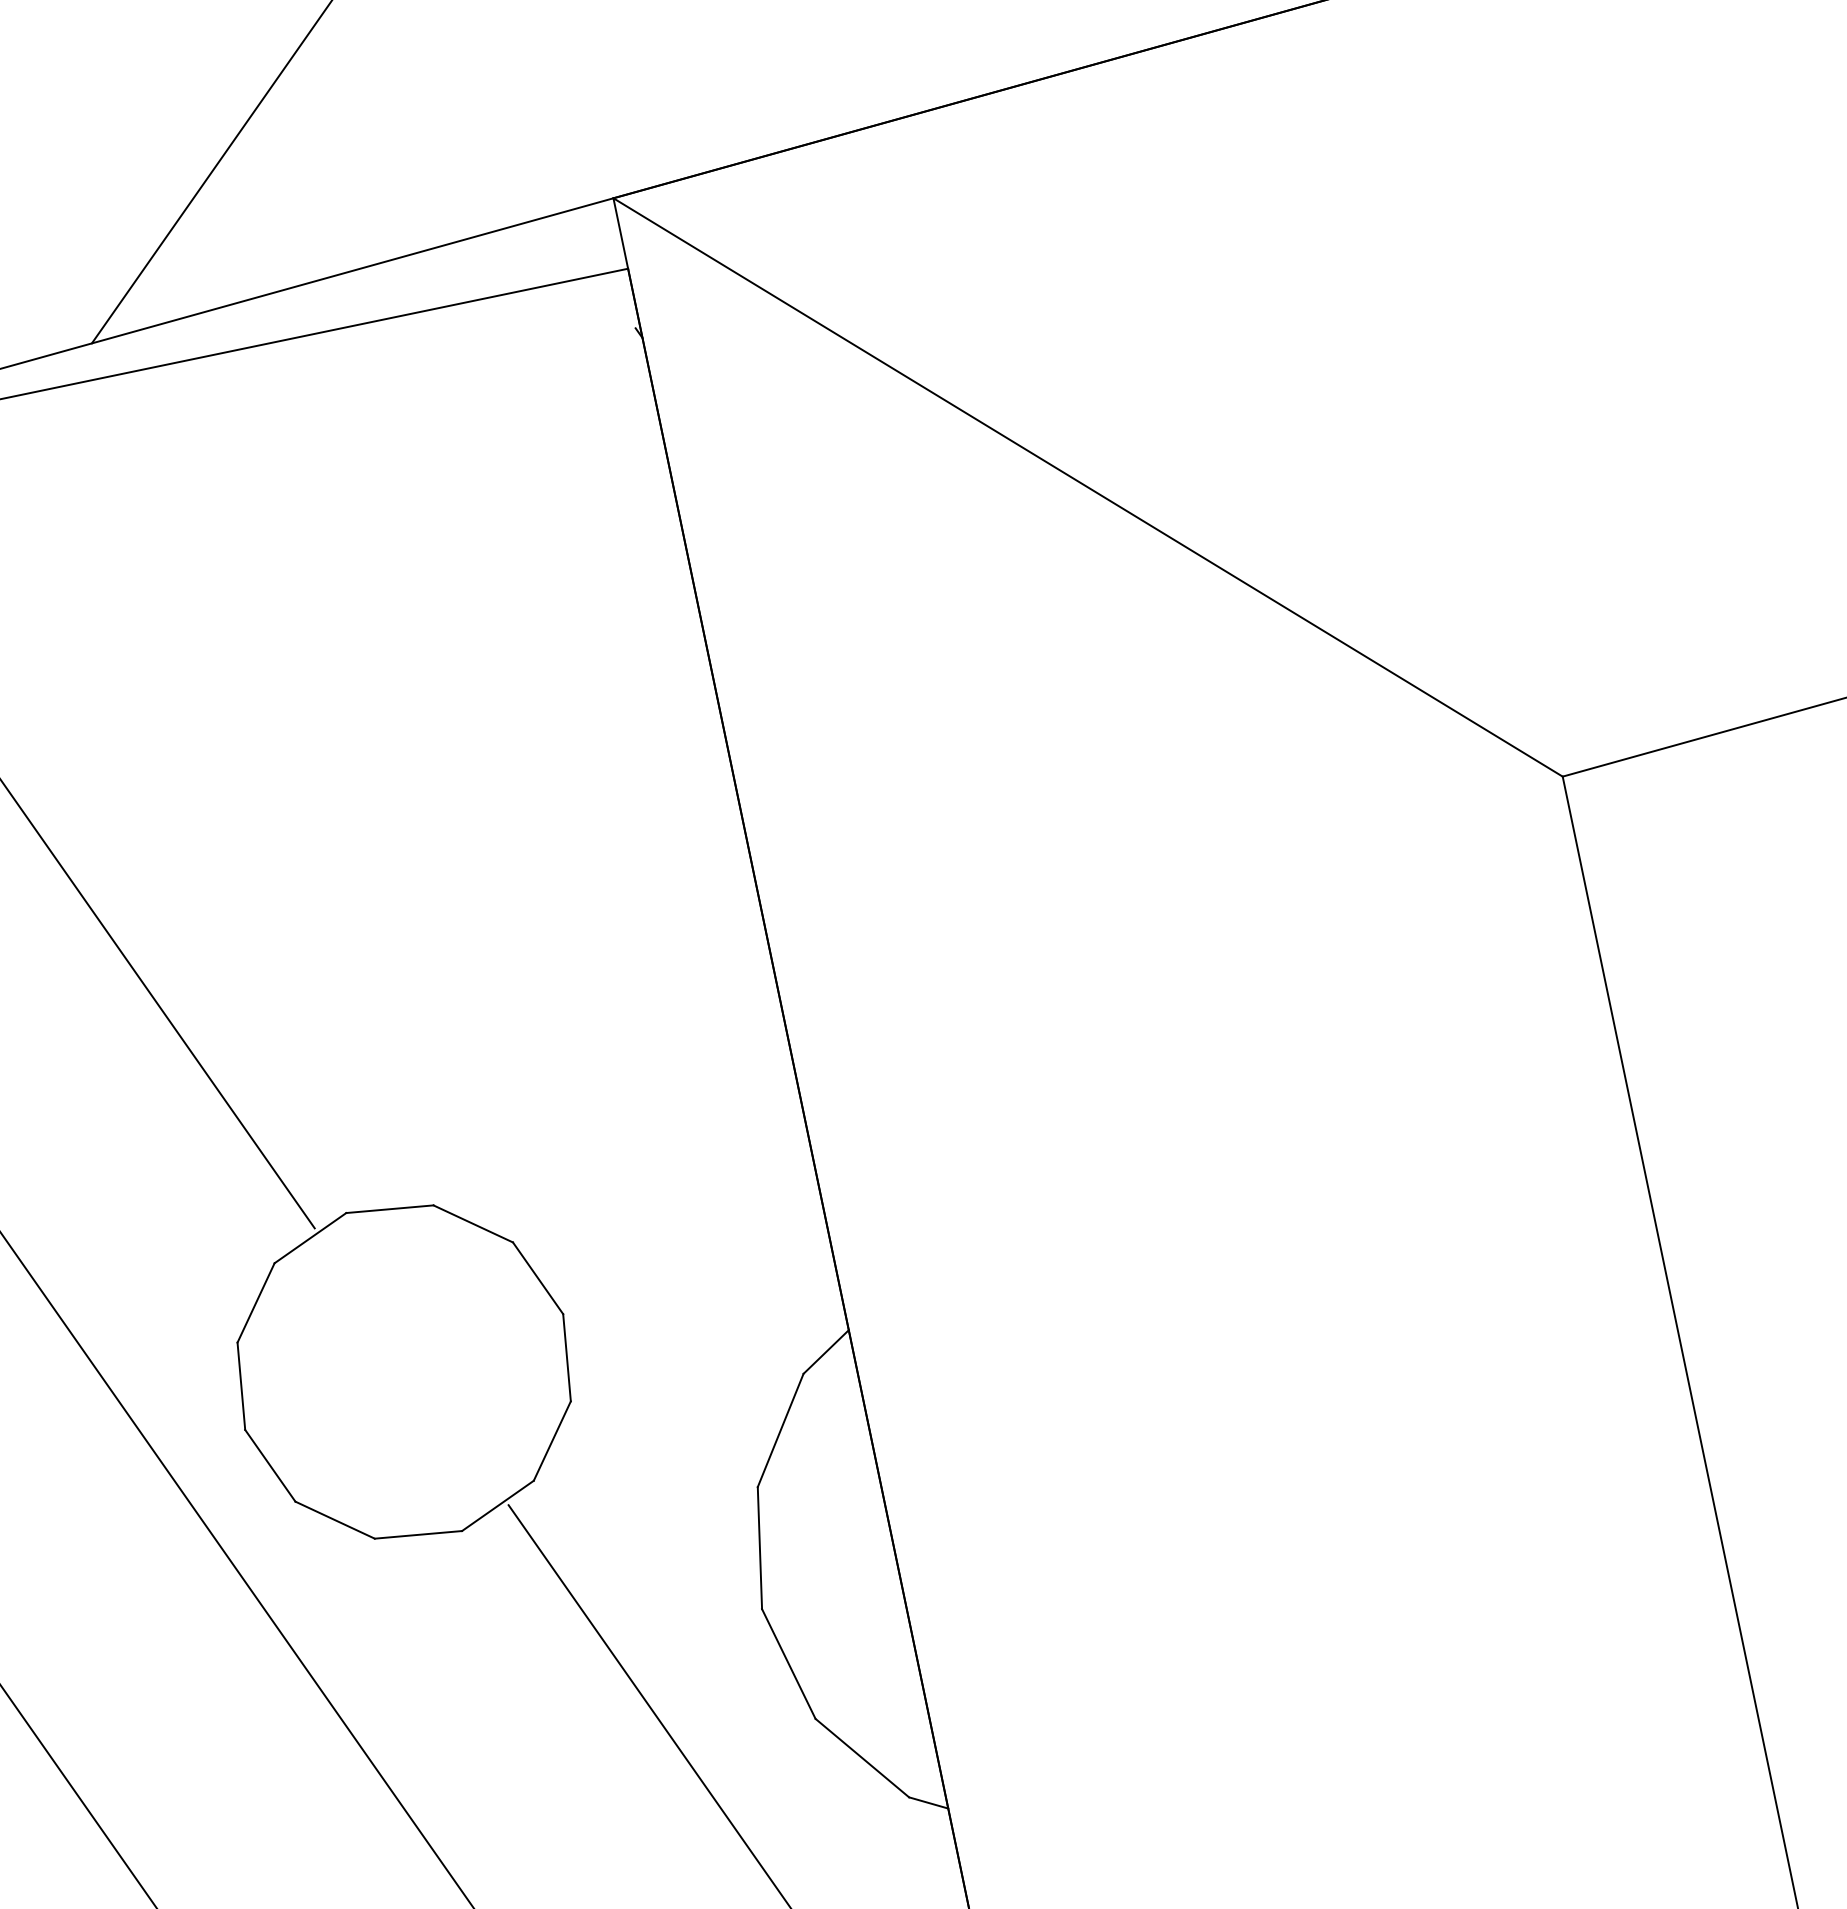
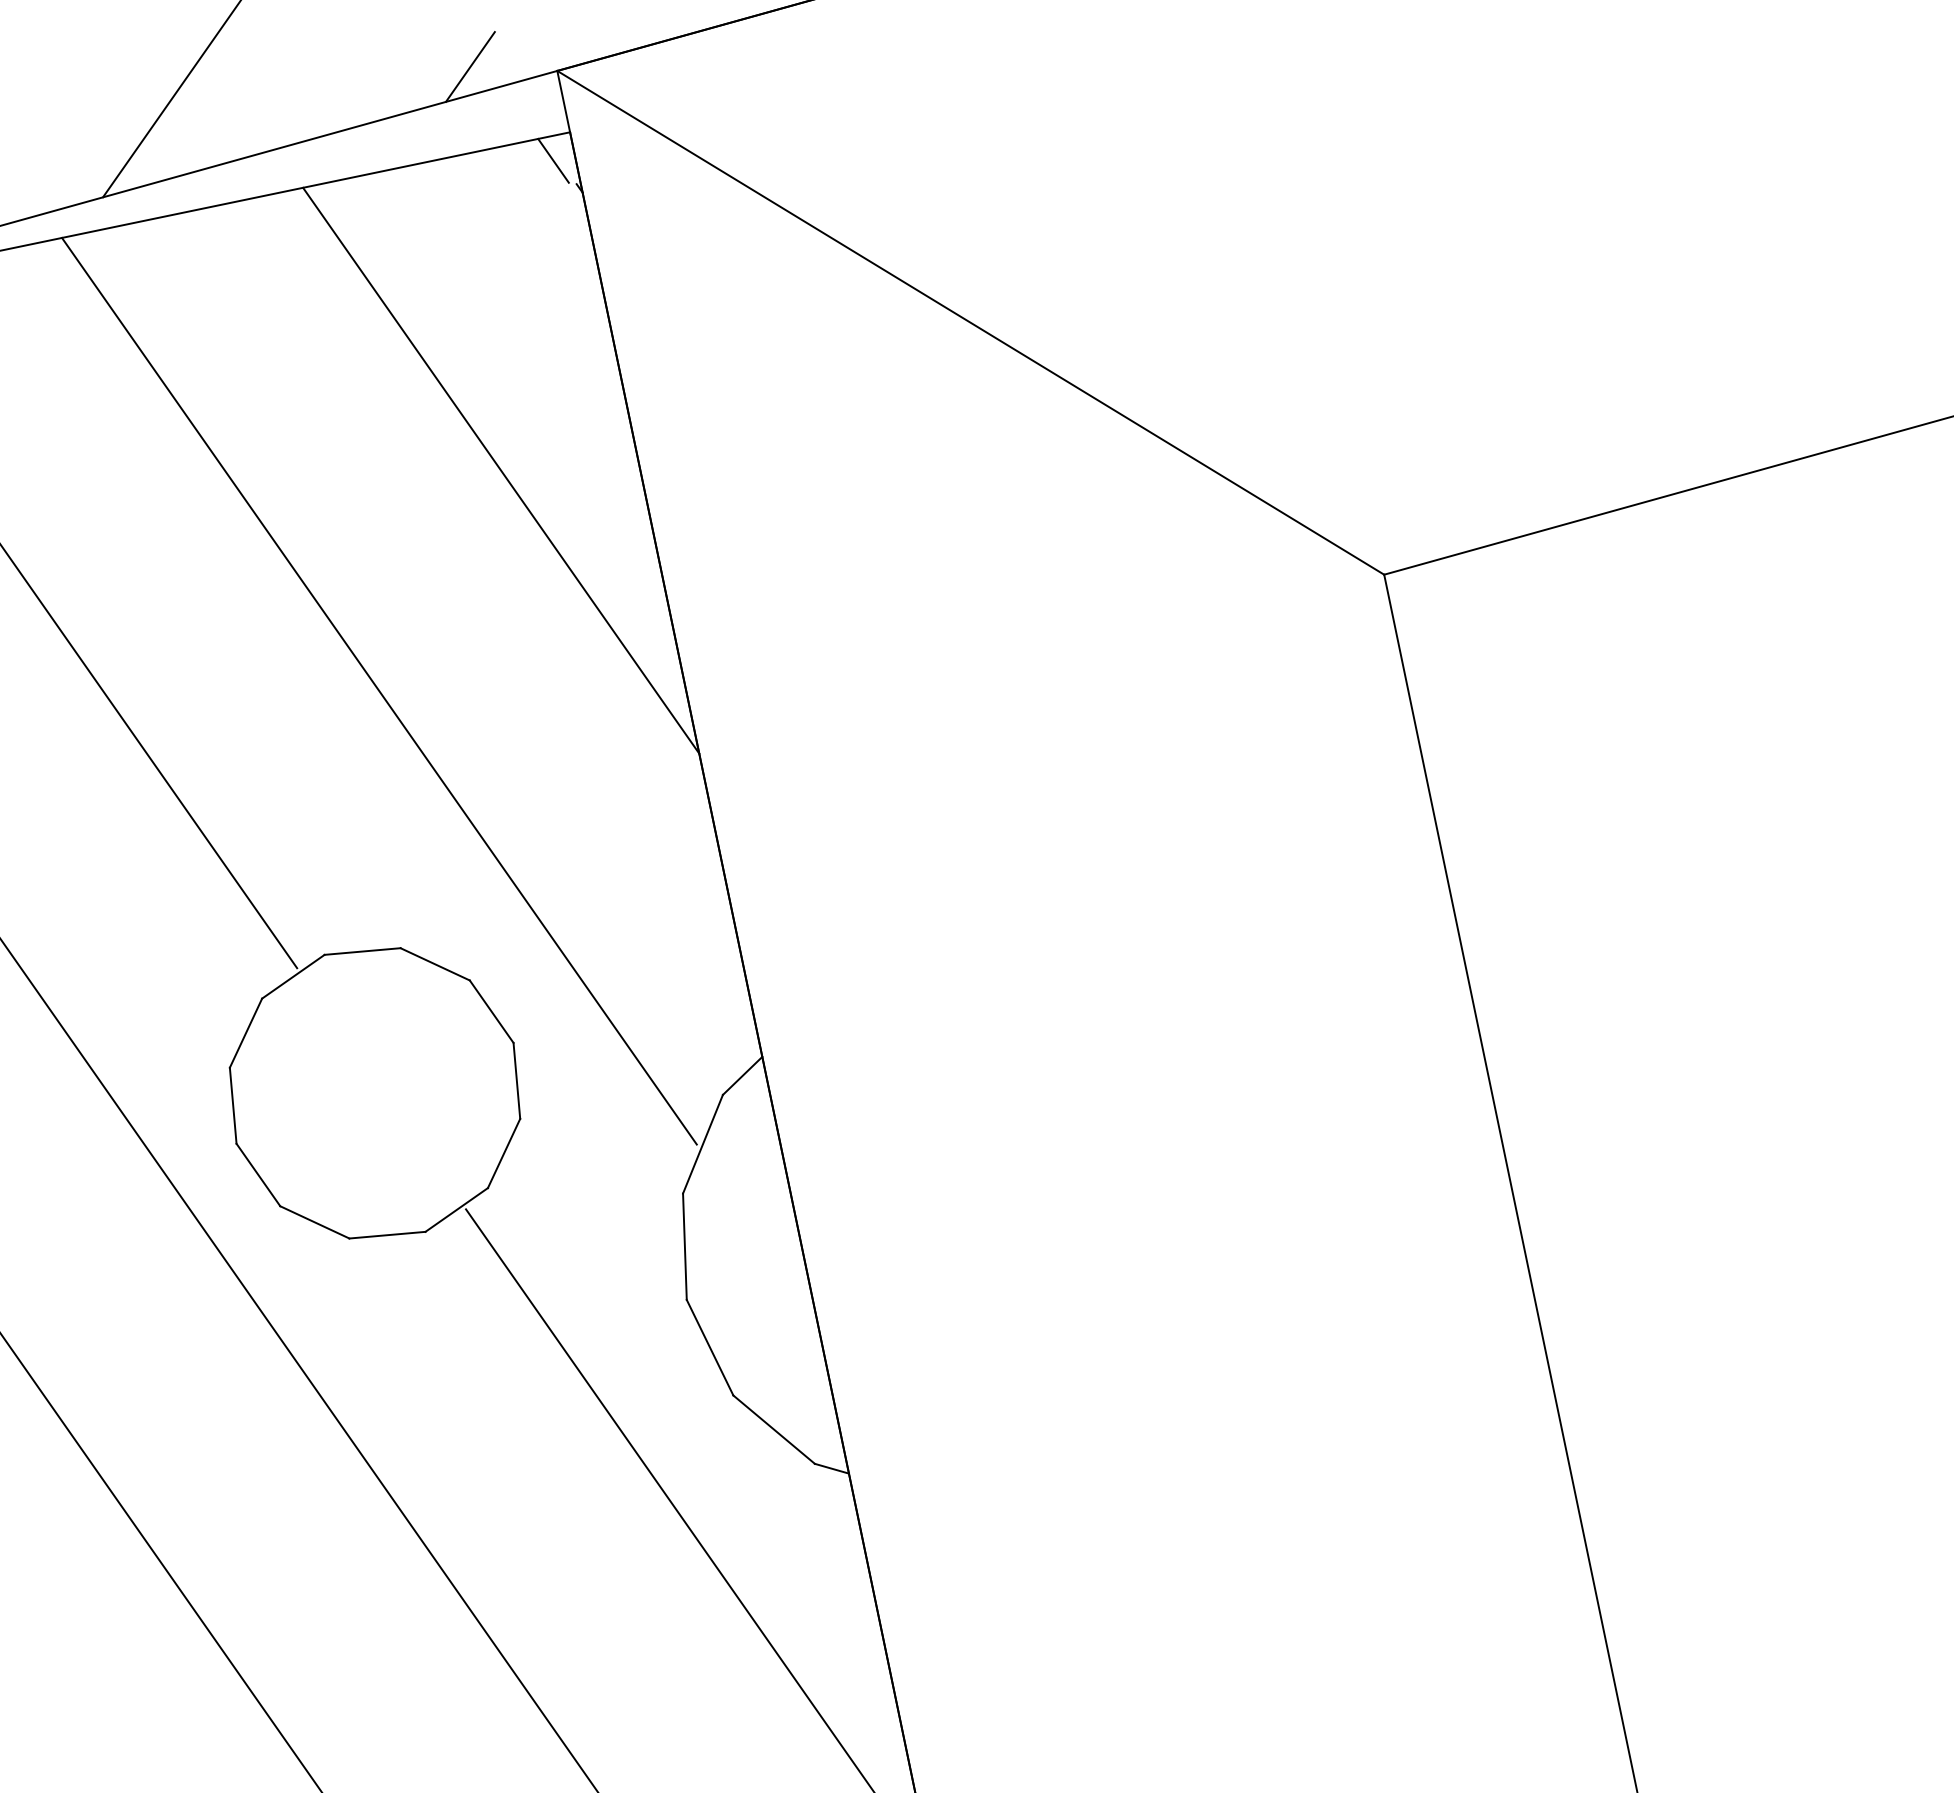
line: (512, 193) -> (469, 66), added
line: (609, 301) -> (553, 160), added
line: (549, 656) -> (501, 470), added
line: (409, 909) -> (379, 690), added

